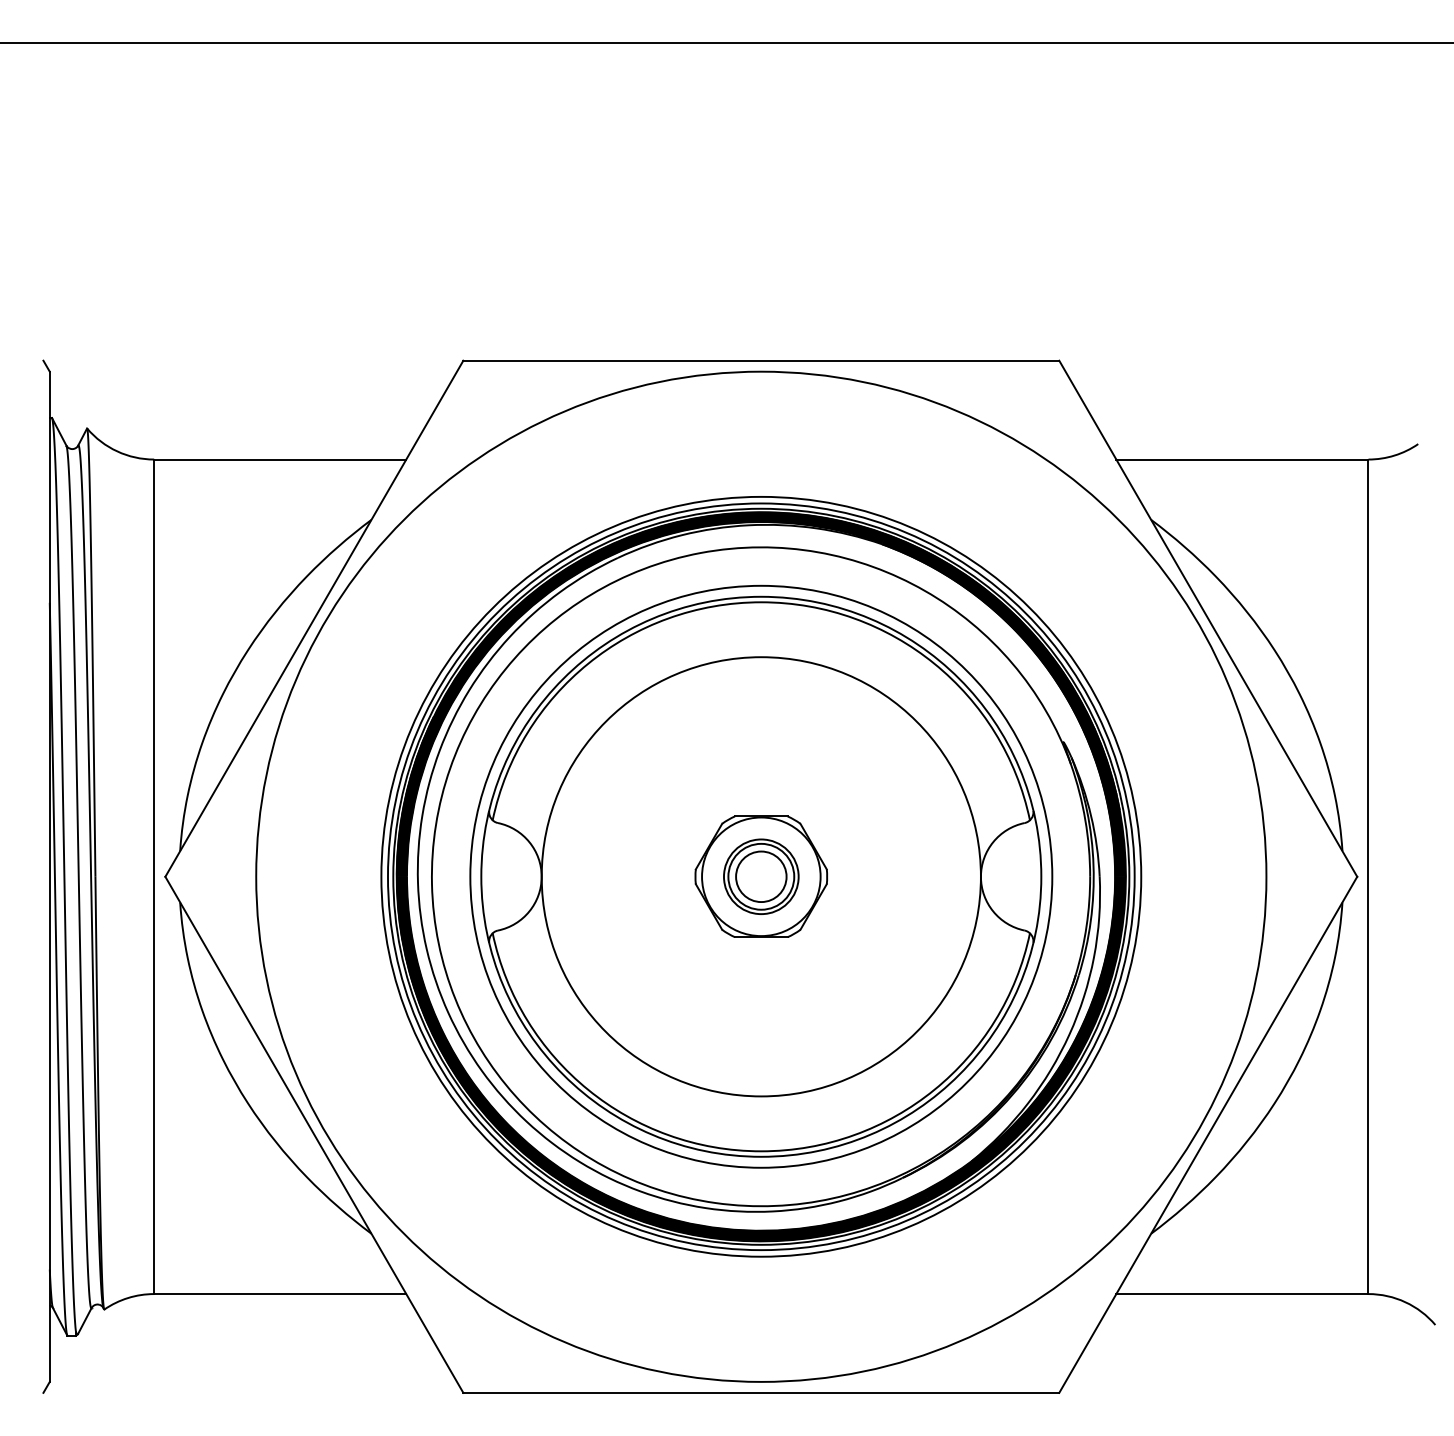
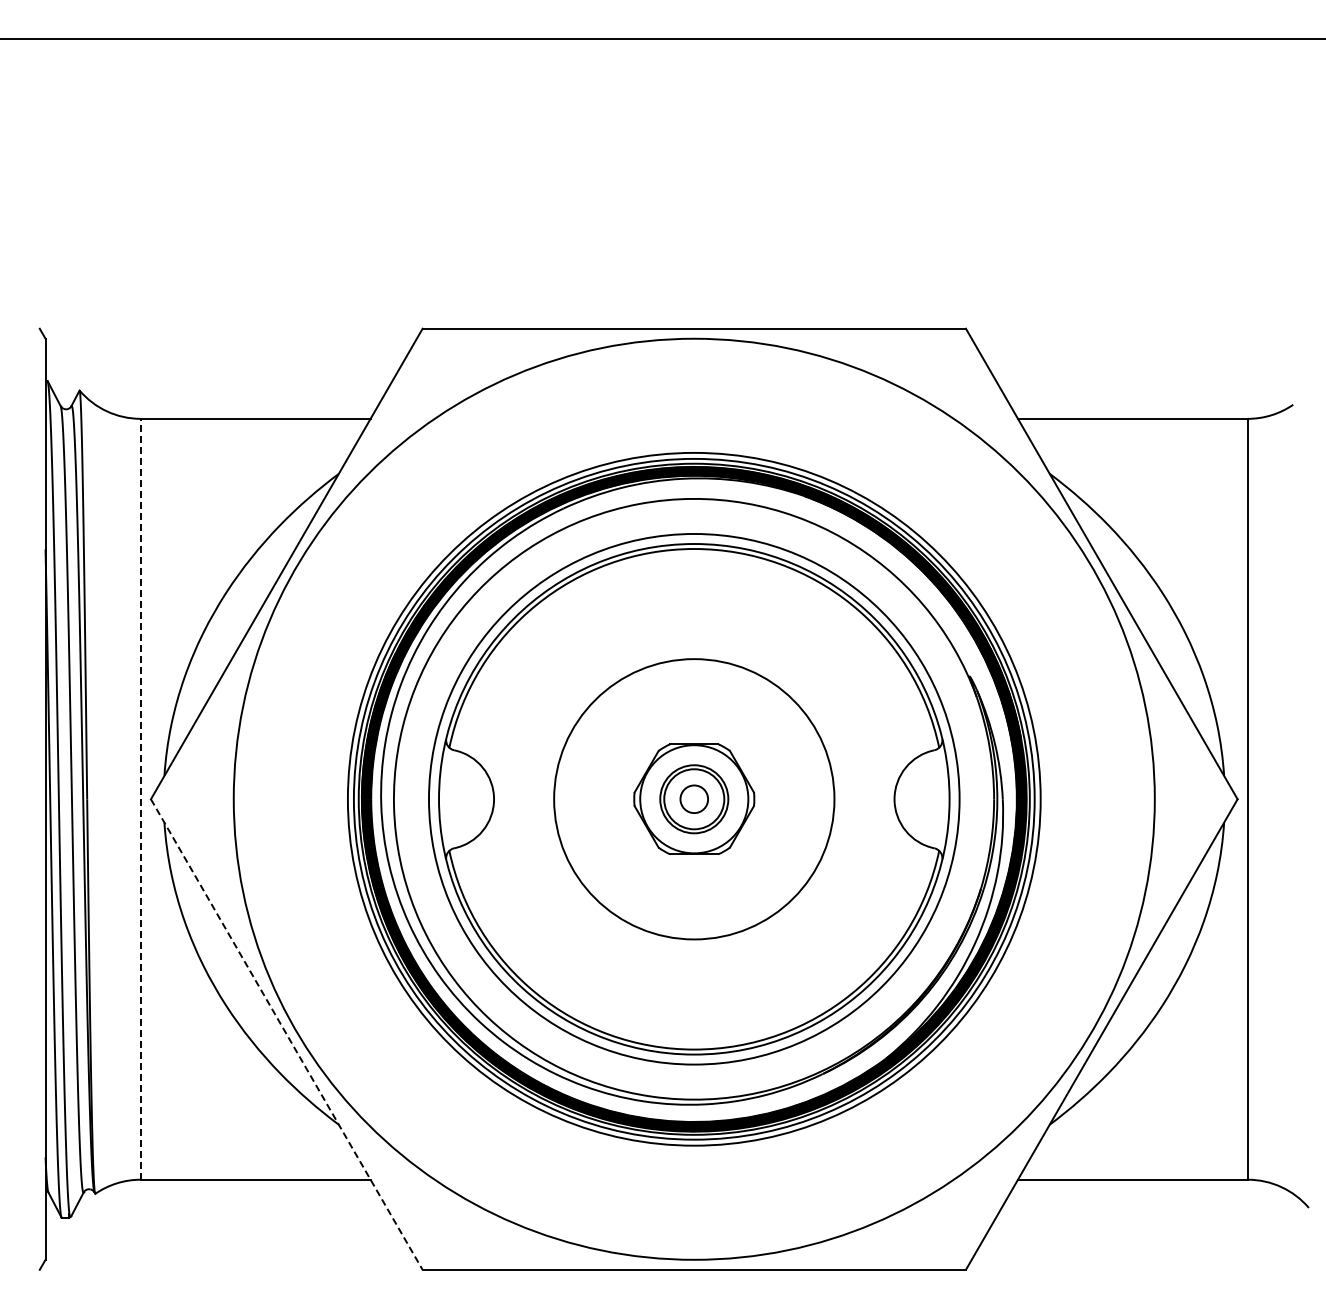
line: (153, 875) -> (140, 798), solid -> dashed
circle: (761, 877) -> (694, 799), size x0.6
circle: (761, 877) -> (694, 799), size x0.7
line: (314, 1134) -> (286, 1034), solid -> dashed

